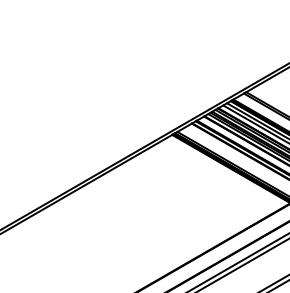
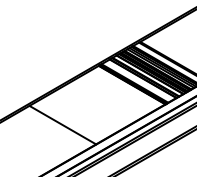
line: (107, 238) -> (62, 124), added

